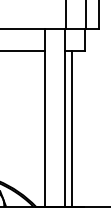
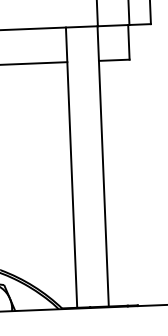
line: (72, 128) -> (115, 182), removed

